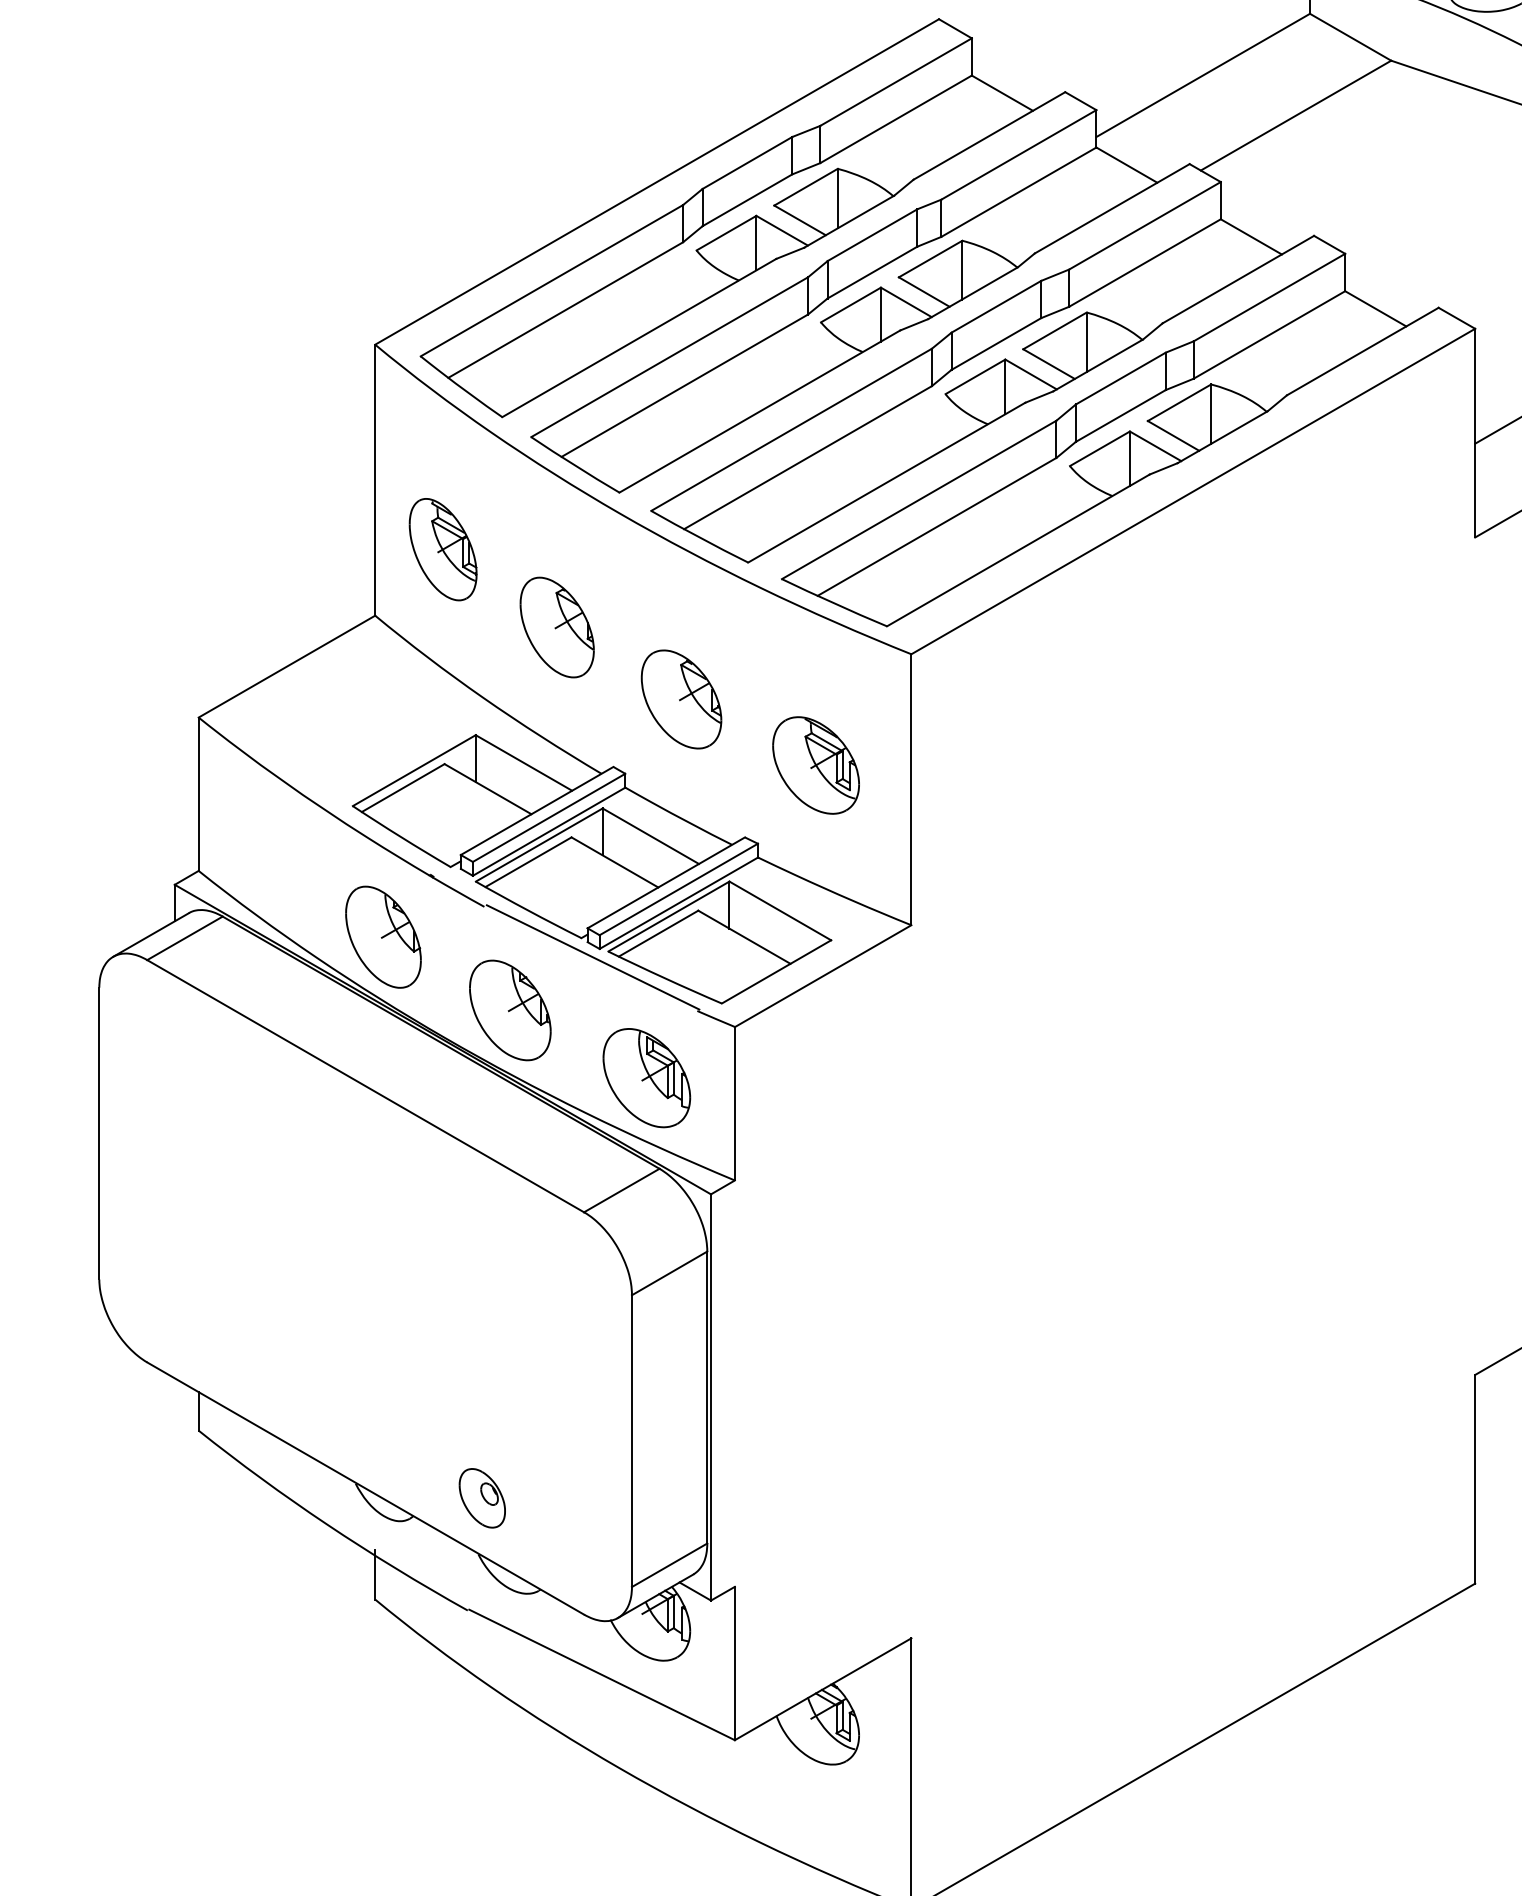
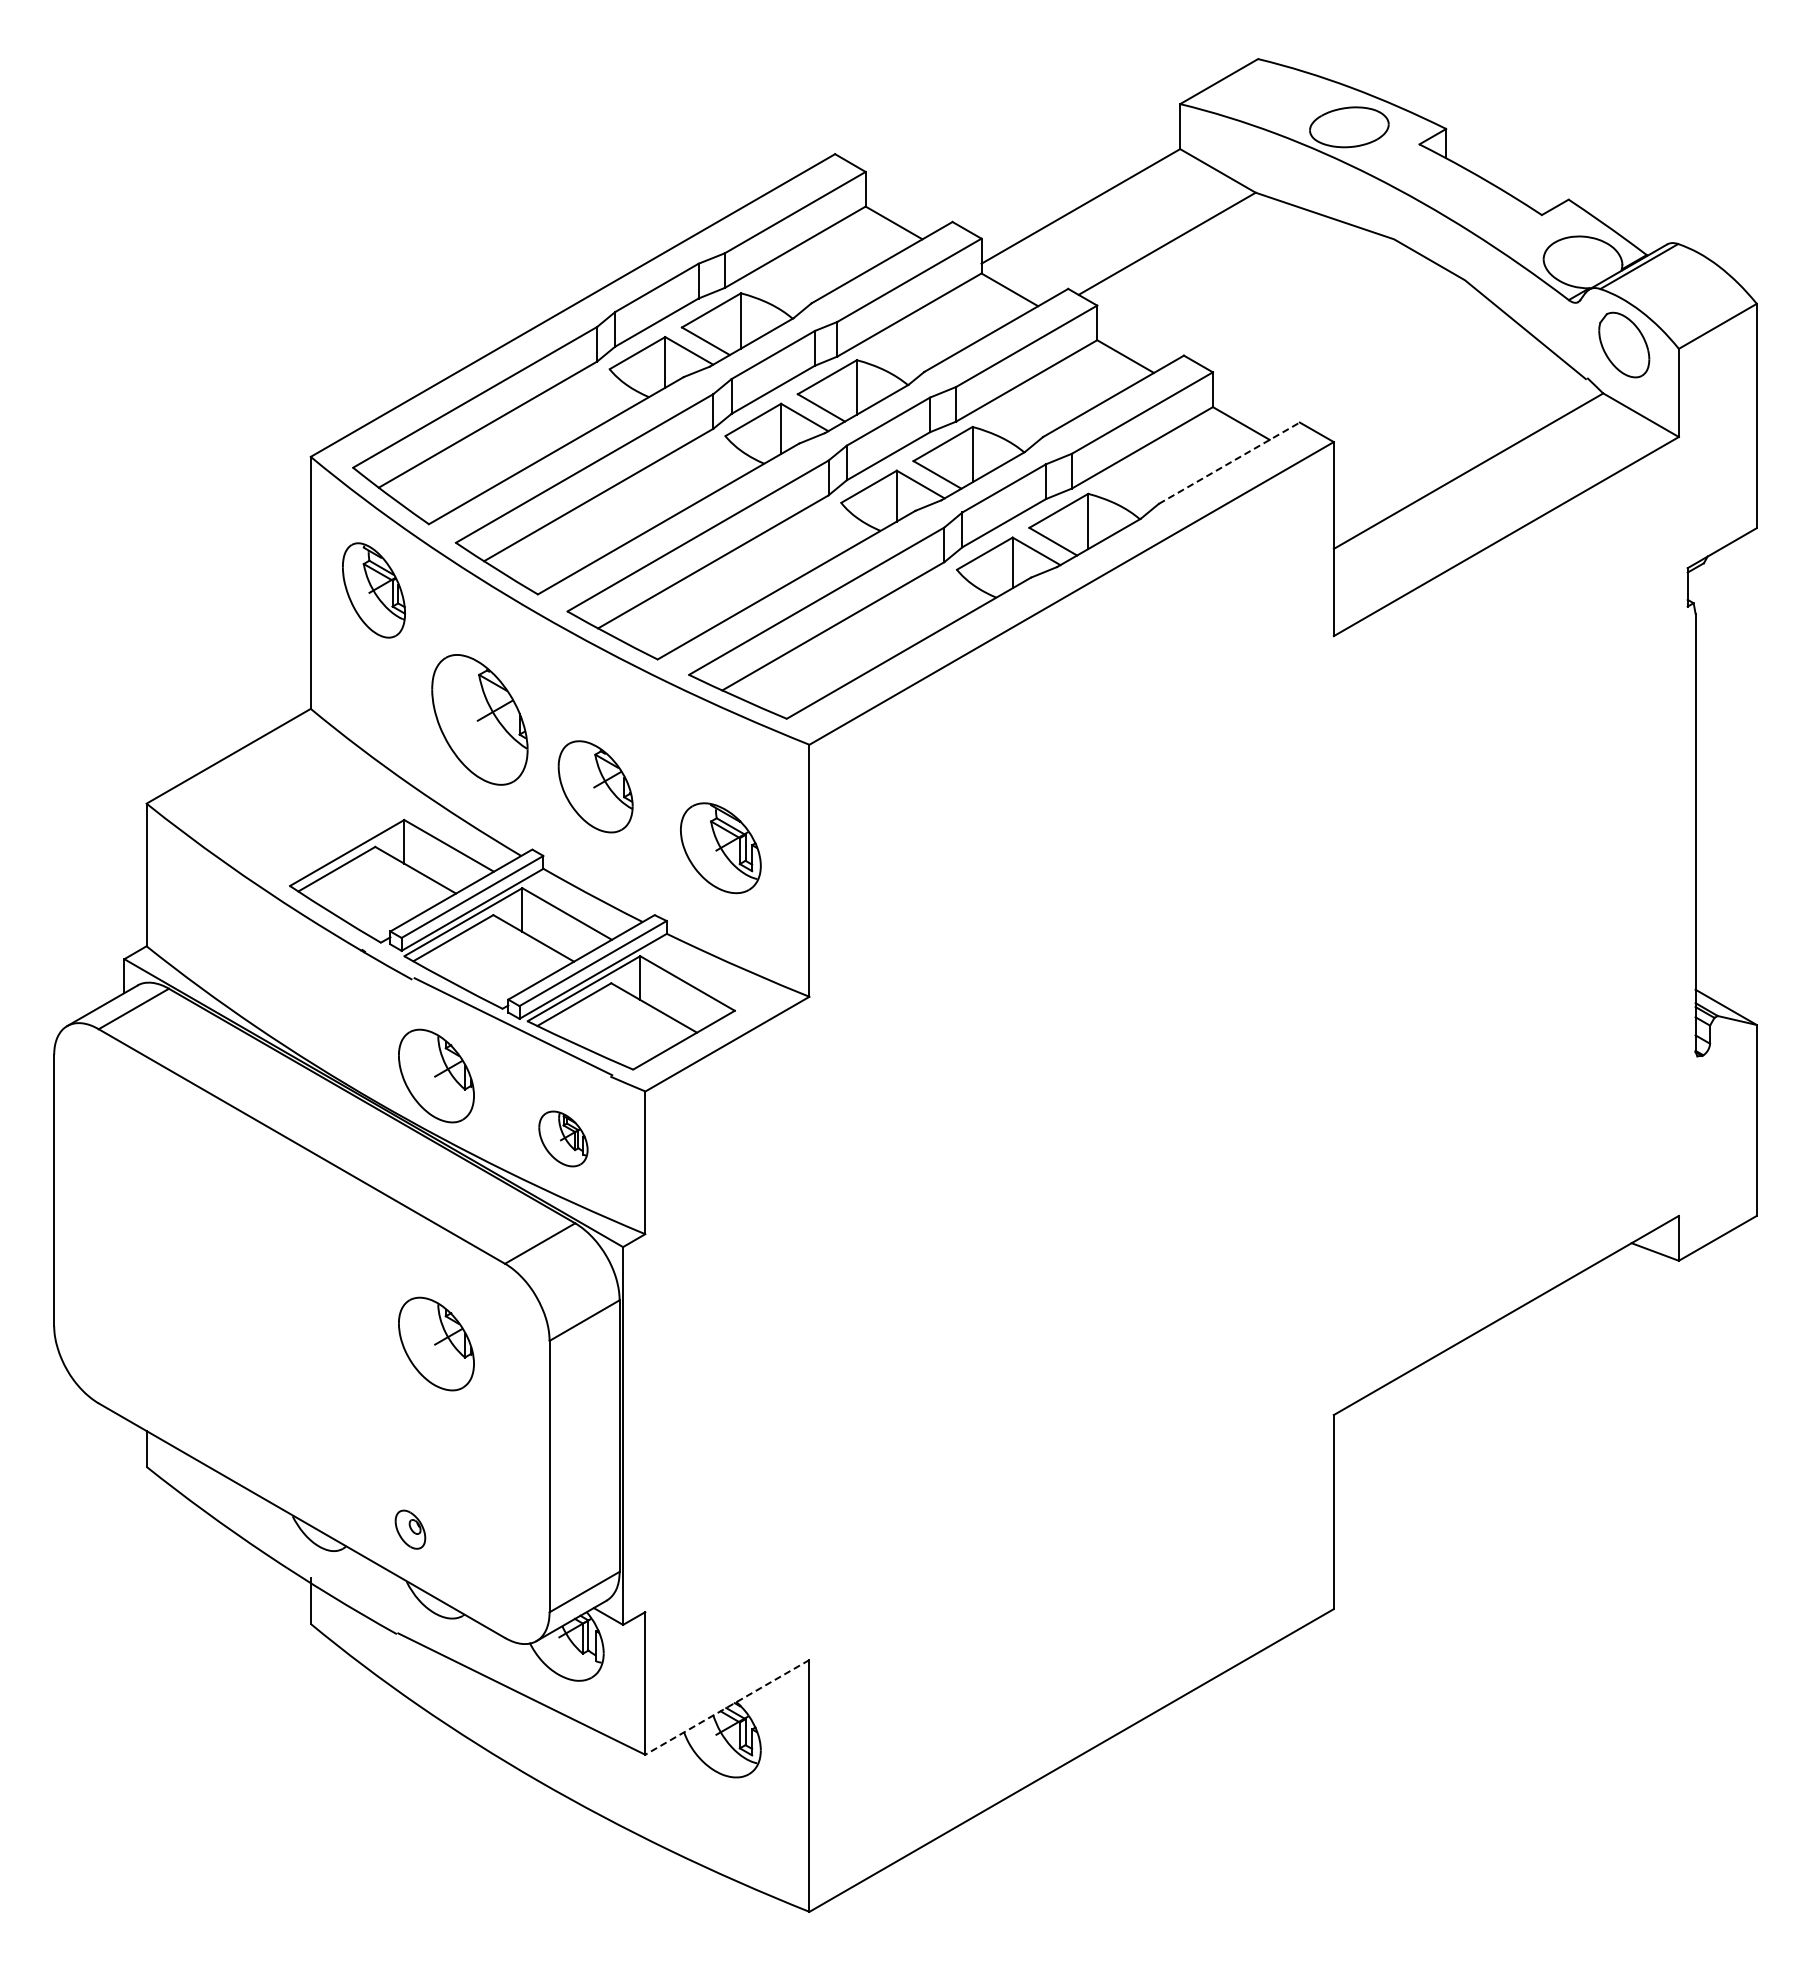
line: (1363, 351) -> (1229, 463), solid -> dashed
part: (442, 549) -> (373, 590), moved
part: (557, 627) -> (480, 719), size x1.4
part: (383, 936) -> (318, 1007), removed
part: (646, 1077) -> (563, 1138), size x0.6
part: (510, 1298) -> (436, 1343), added
part: (482, 1497) -> (410, 1529), size x0.7
line: (823, 1689) -> (727, 1707), solid -> dashed

